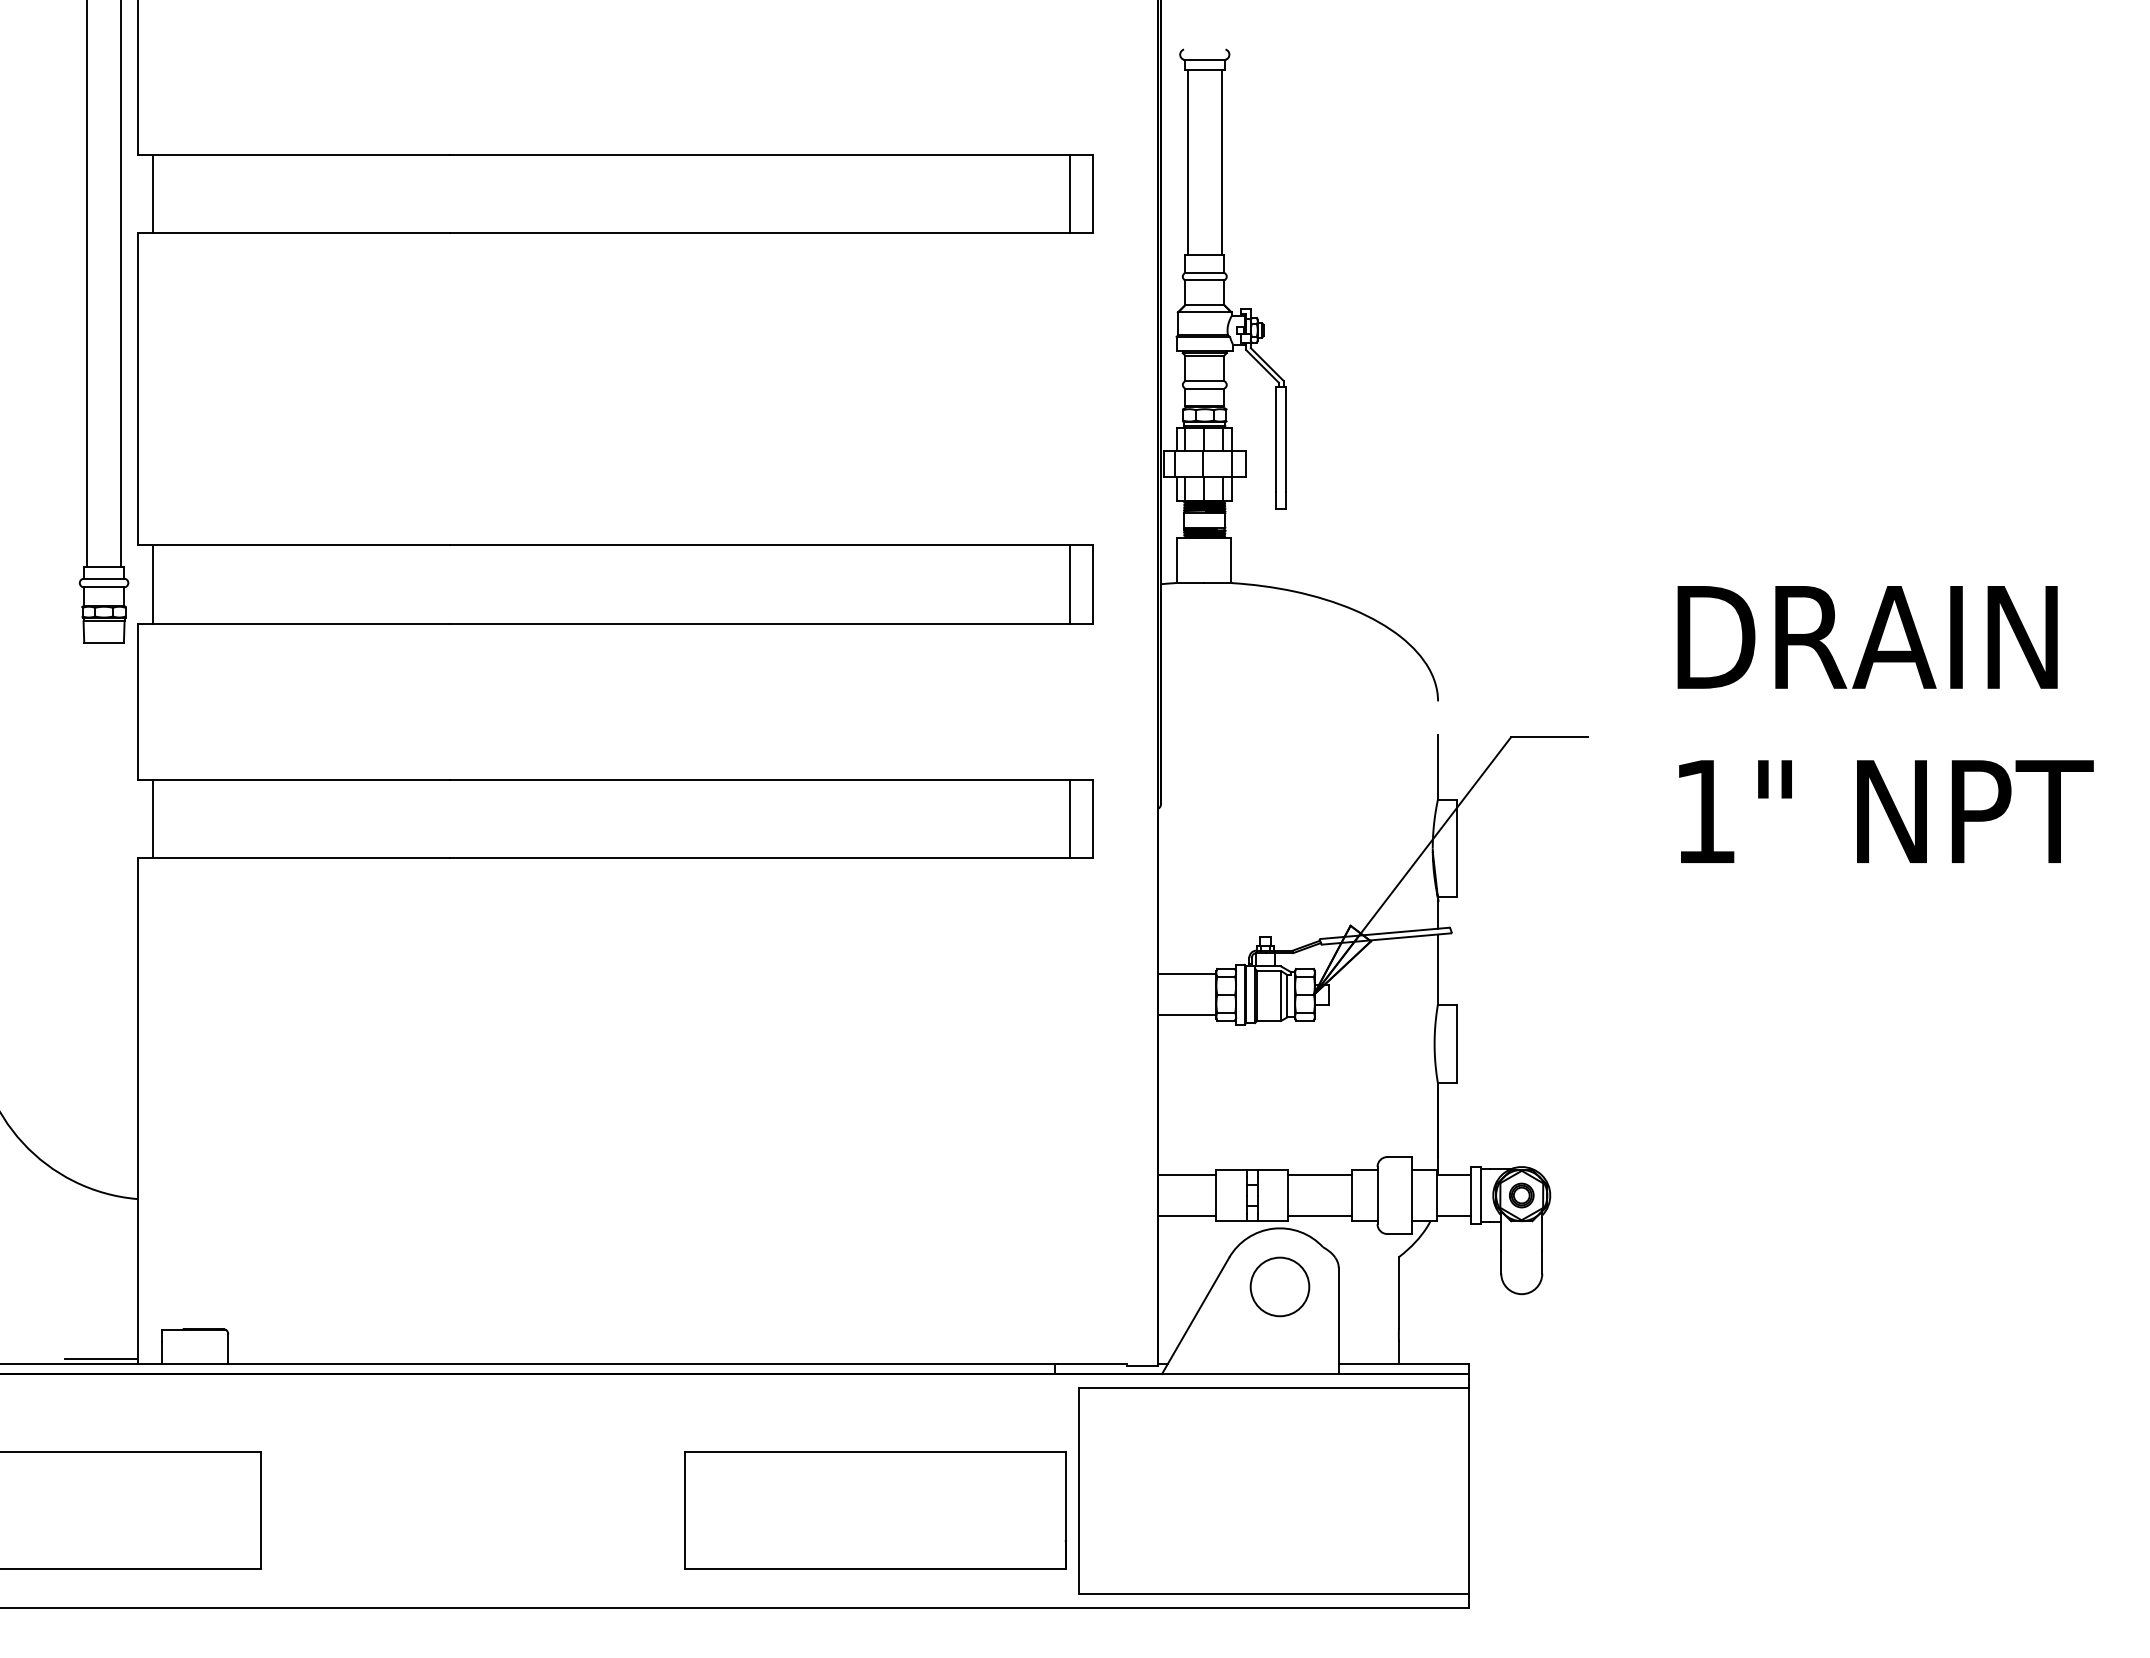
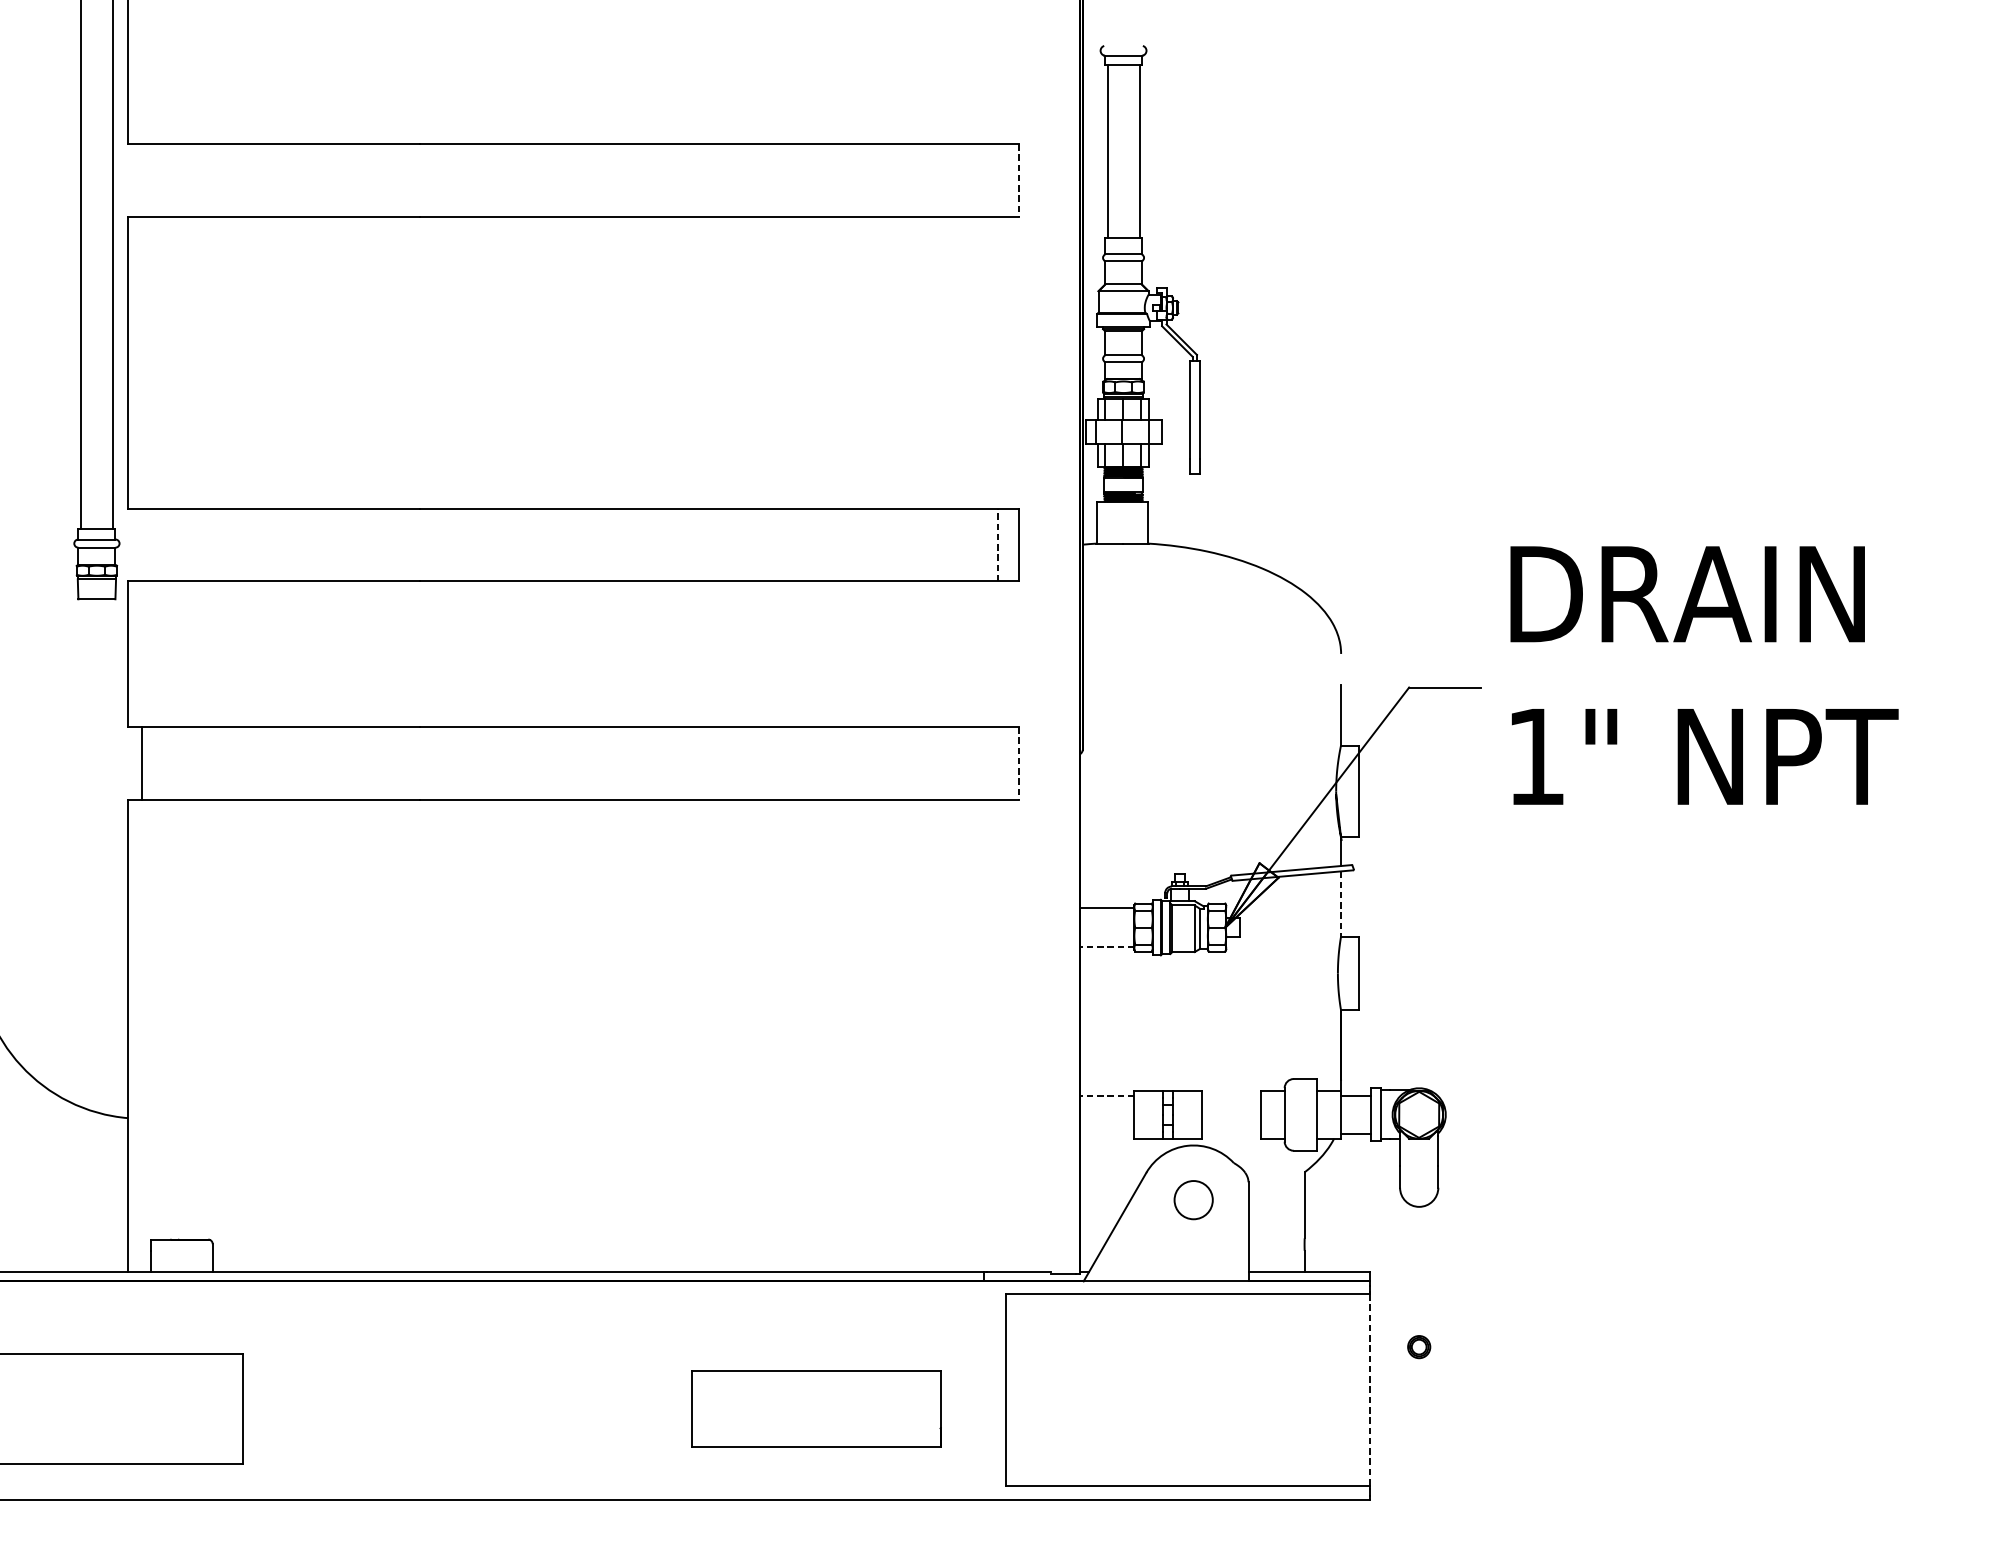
line: (152, 193) -> (142, 180), removed
line: (1070, 193) -> (998, 180), removed
line: (1092, 194) -> (1018, 181), solid -> dashed
line: (152, 584) -> (142, 544), removed
line: (1070, 584) -> (998, 544), solid -> dashed
text: (1885, 724) -> (1704, 675), moved
line: (1070, 818) -> (998, 763), removed
line: (1092, 819) -> (1018, 764), solid -> dashed
line: (1437, 970) -> (1340, 904), solid -> dashed
line: (1186, 1015) -> (1106, 946), solid -> dashed
line: (1186, 1175) -> (1106, 1096), solid -> dashed
line: (1320, 1175) -> (1231, 1096), removed
part: (1521, 1195) -> (1418, 1347), moved
line: (1187, 1216) -> (1107, 1134), removed
line: (1320, 1216) -> (1231, 1134), removed
circle: (1279, 1286) -> (1193, 1199), size x0.7
line: (100, 1358) -> (93, 1266), removed
line: (1469, 1490) -> (1370, 1389), solid -> dashed
part: (875, 1510) -> (816, 1408), size x0.7

